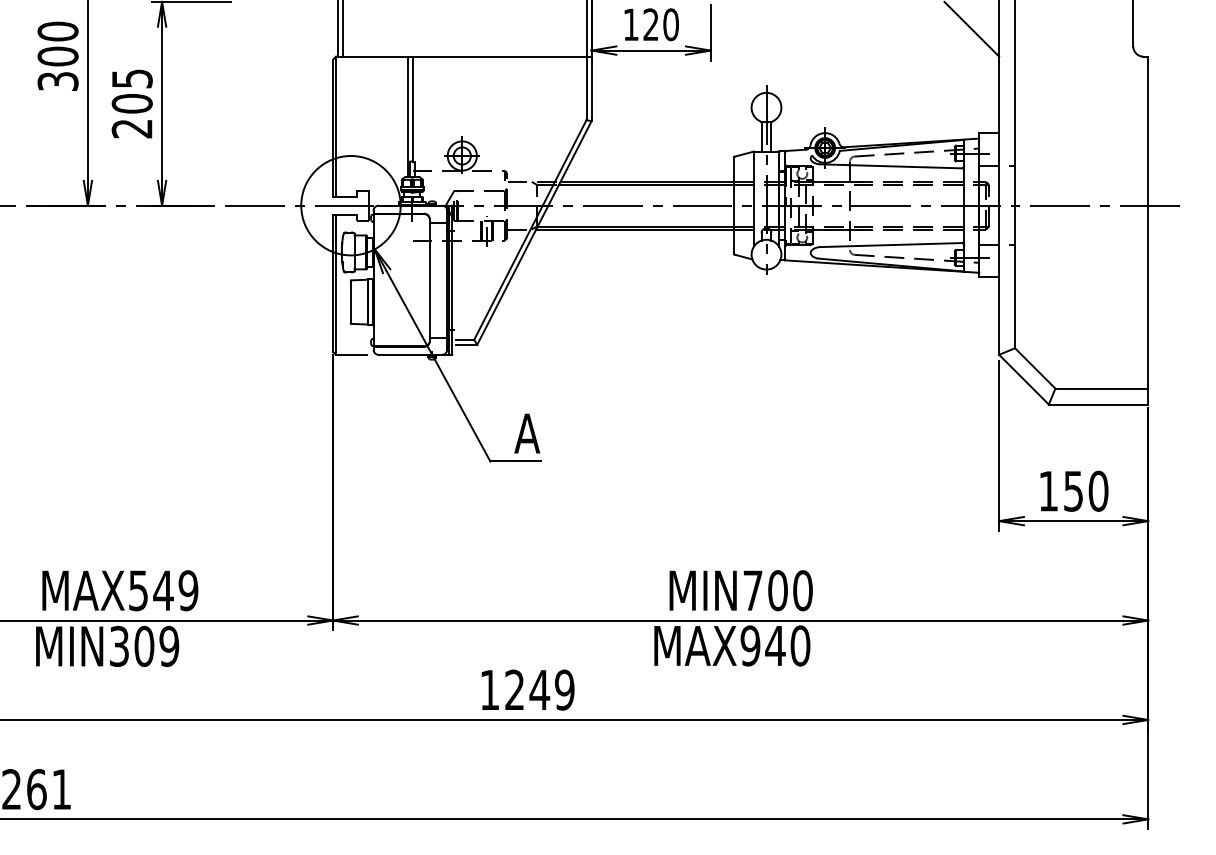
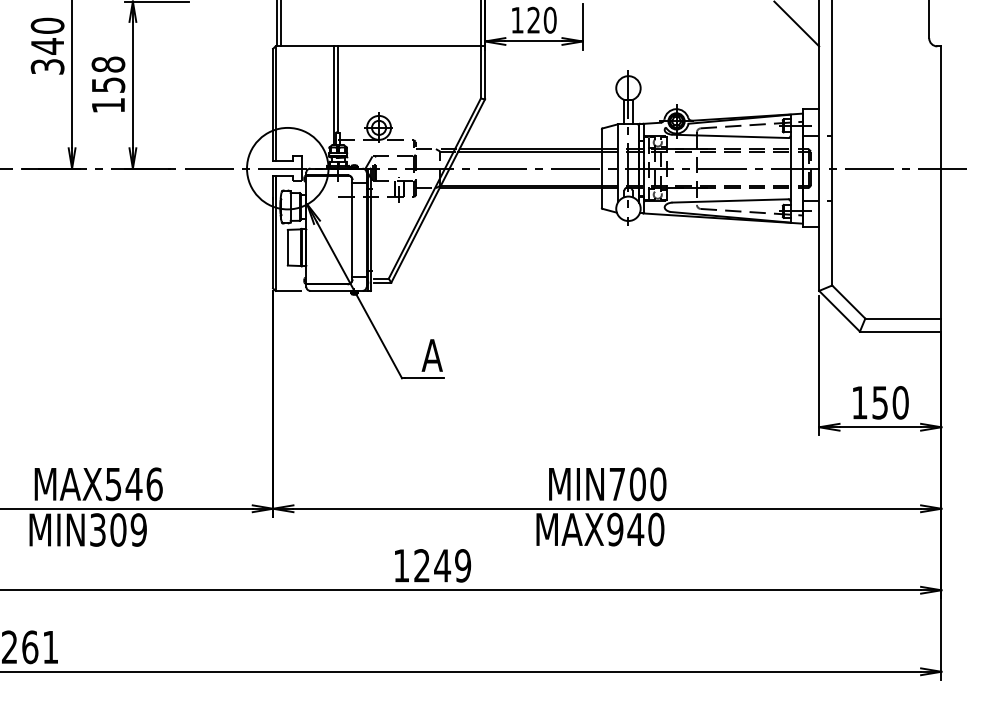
text: (57, 56) -> (47, 46), 300 -> 340
text: (132, 103) -> (108, 84), 205 -> 158
text: (188, 590) -> (154, 484), MAX549 -> MAX546

